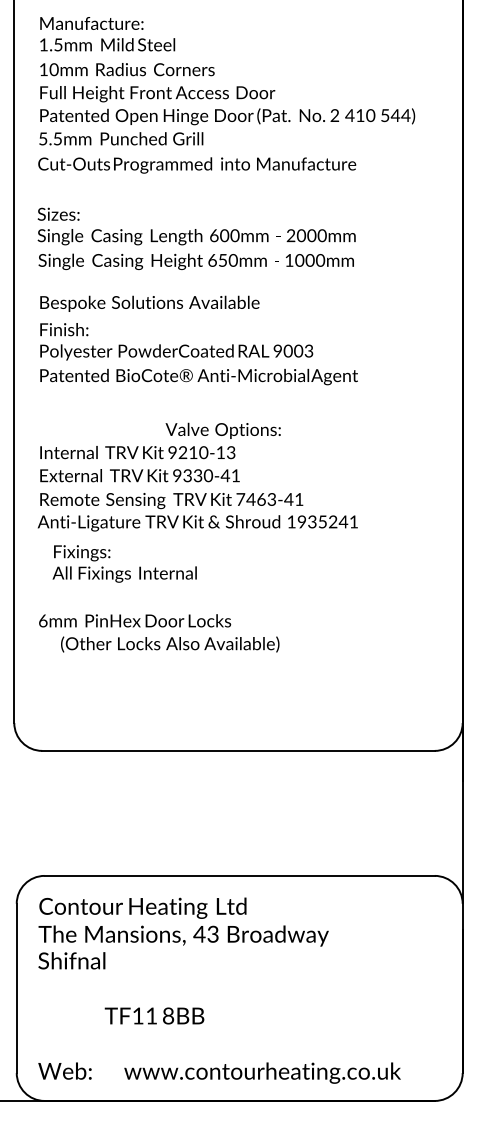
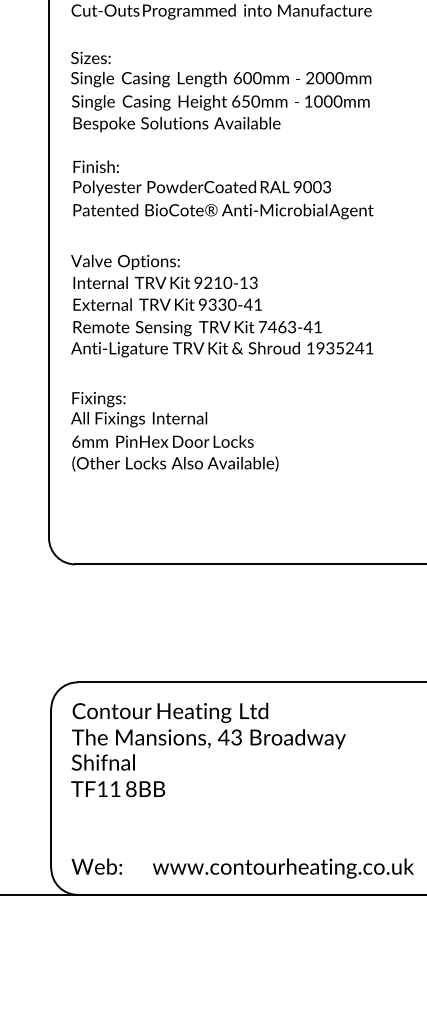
text: (149, 303) -> (176, 124), moved
text: (222, 430) -> (124, 262), moved
text: (124, 563) -> (138, 409), moved
text: (170, 644) -> (175, 463), moved
text: (154, 1015) -> (118, 788), moved

